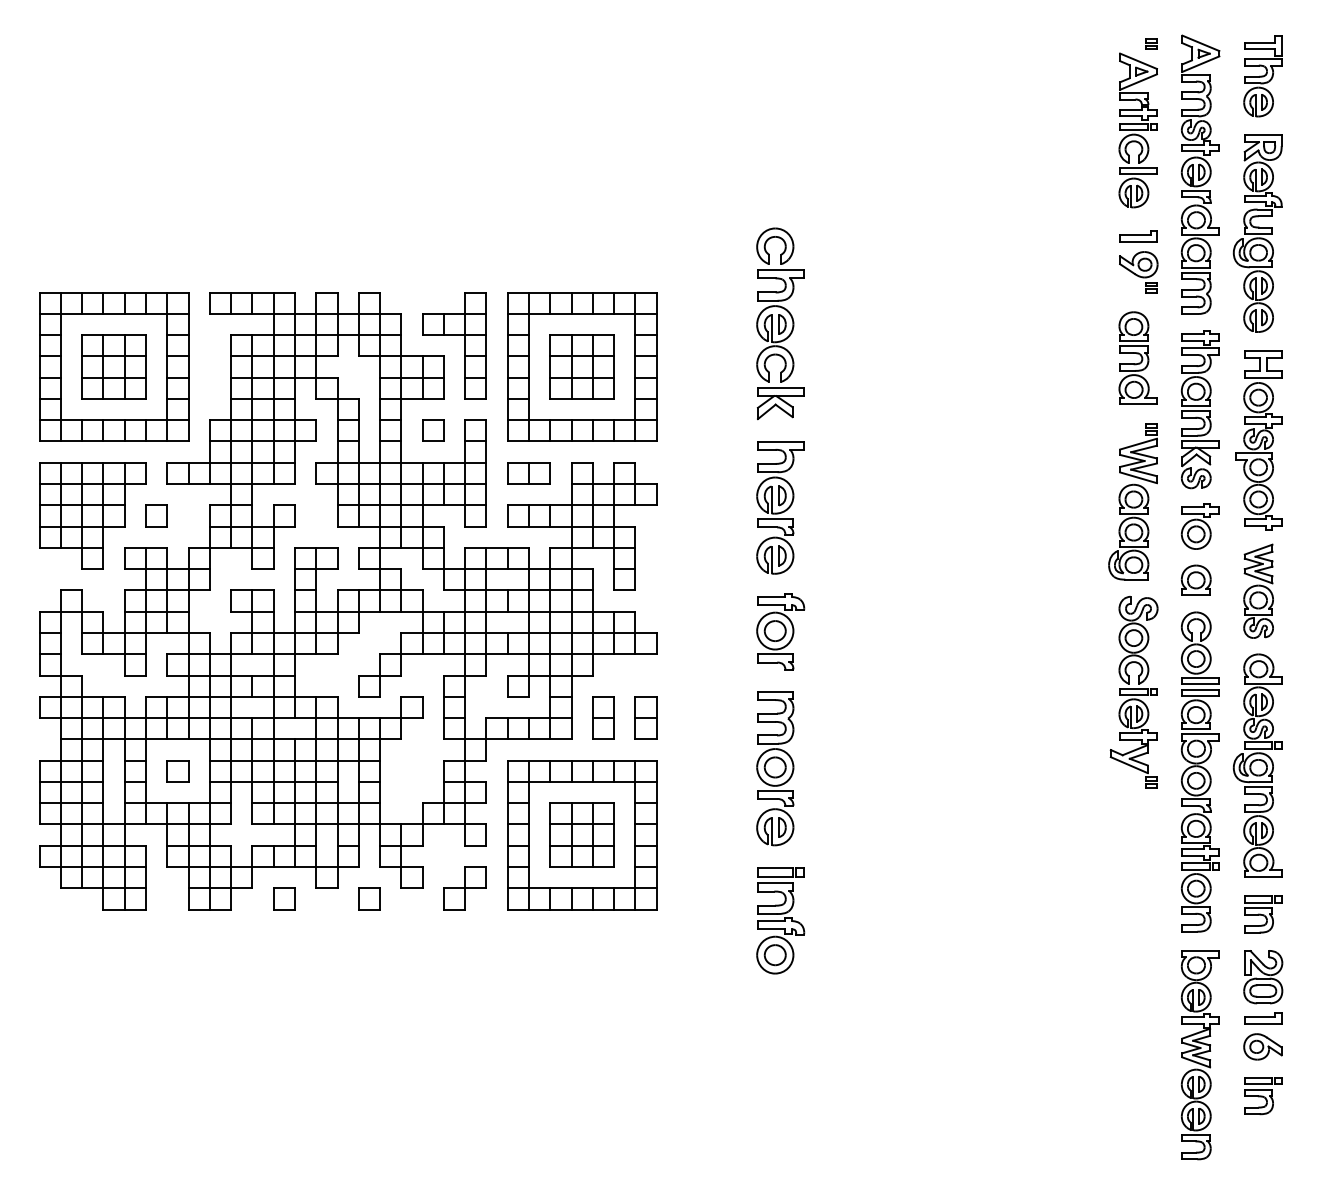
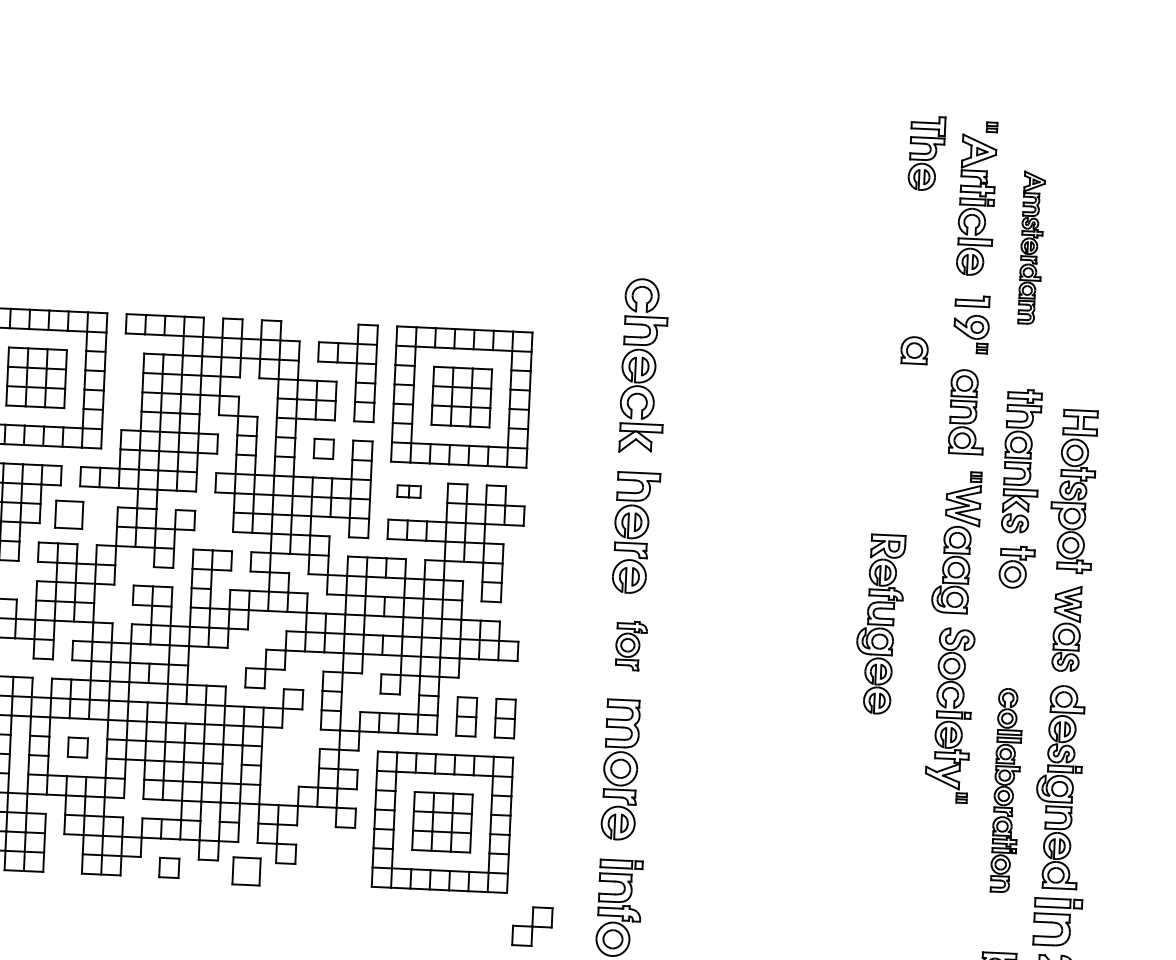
part: (1262, 76) -> (926, 153), moved
part: (1200, 174) -> (1031, 247), size x0.6
part: (1257, 233) -> (879, 624), moved
part: (528, 473) -> (408, 491), size x0.6
part: (156, 515) -> (69, 514), size x1.4
part: (1196, 579) -> (914, 349), moved
part: (780, 631) -> (631, 645), size x0.7
part: (1200, 771) -> (1006, 790), size x0.7
part: (464, 888) -> (531, 926), moved
part: (369, 898) -> (246, 871), size x1.4
part: (1263, 914) -> (1058, 922), size x1.4

